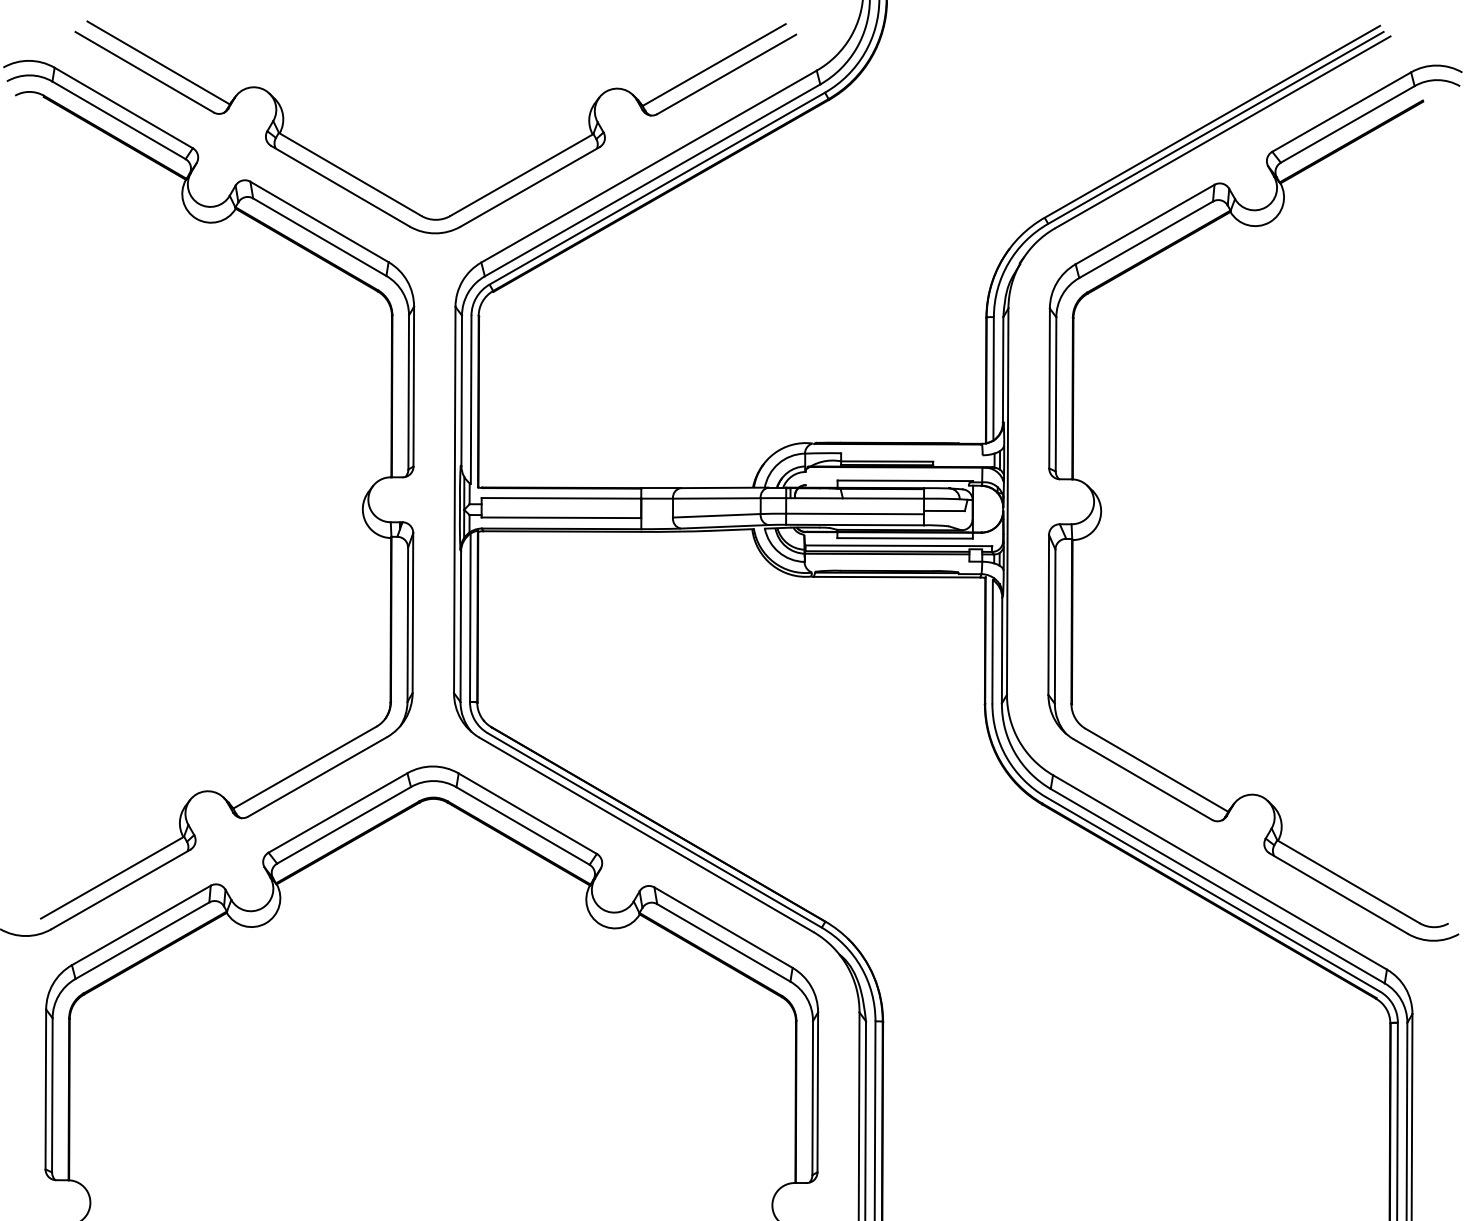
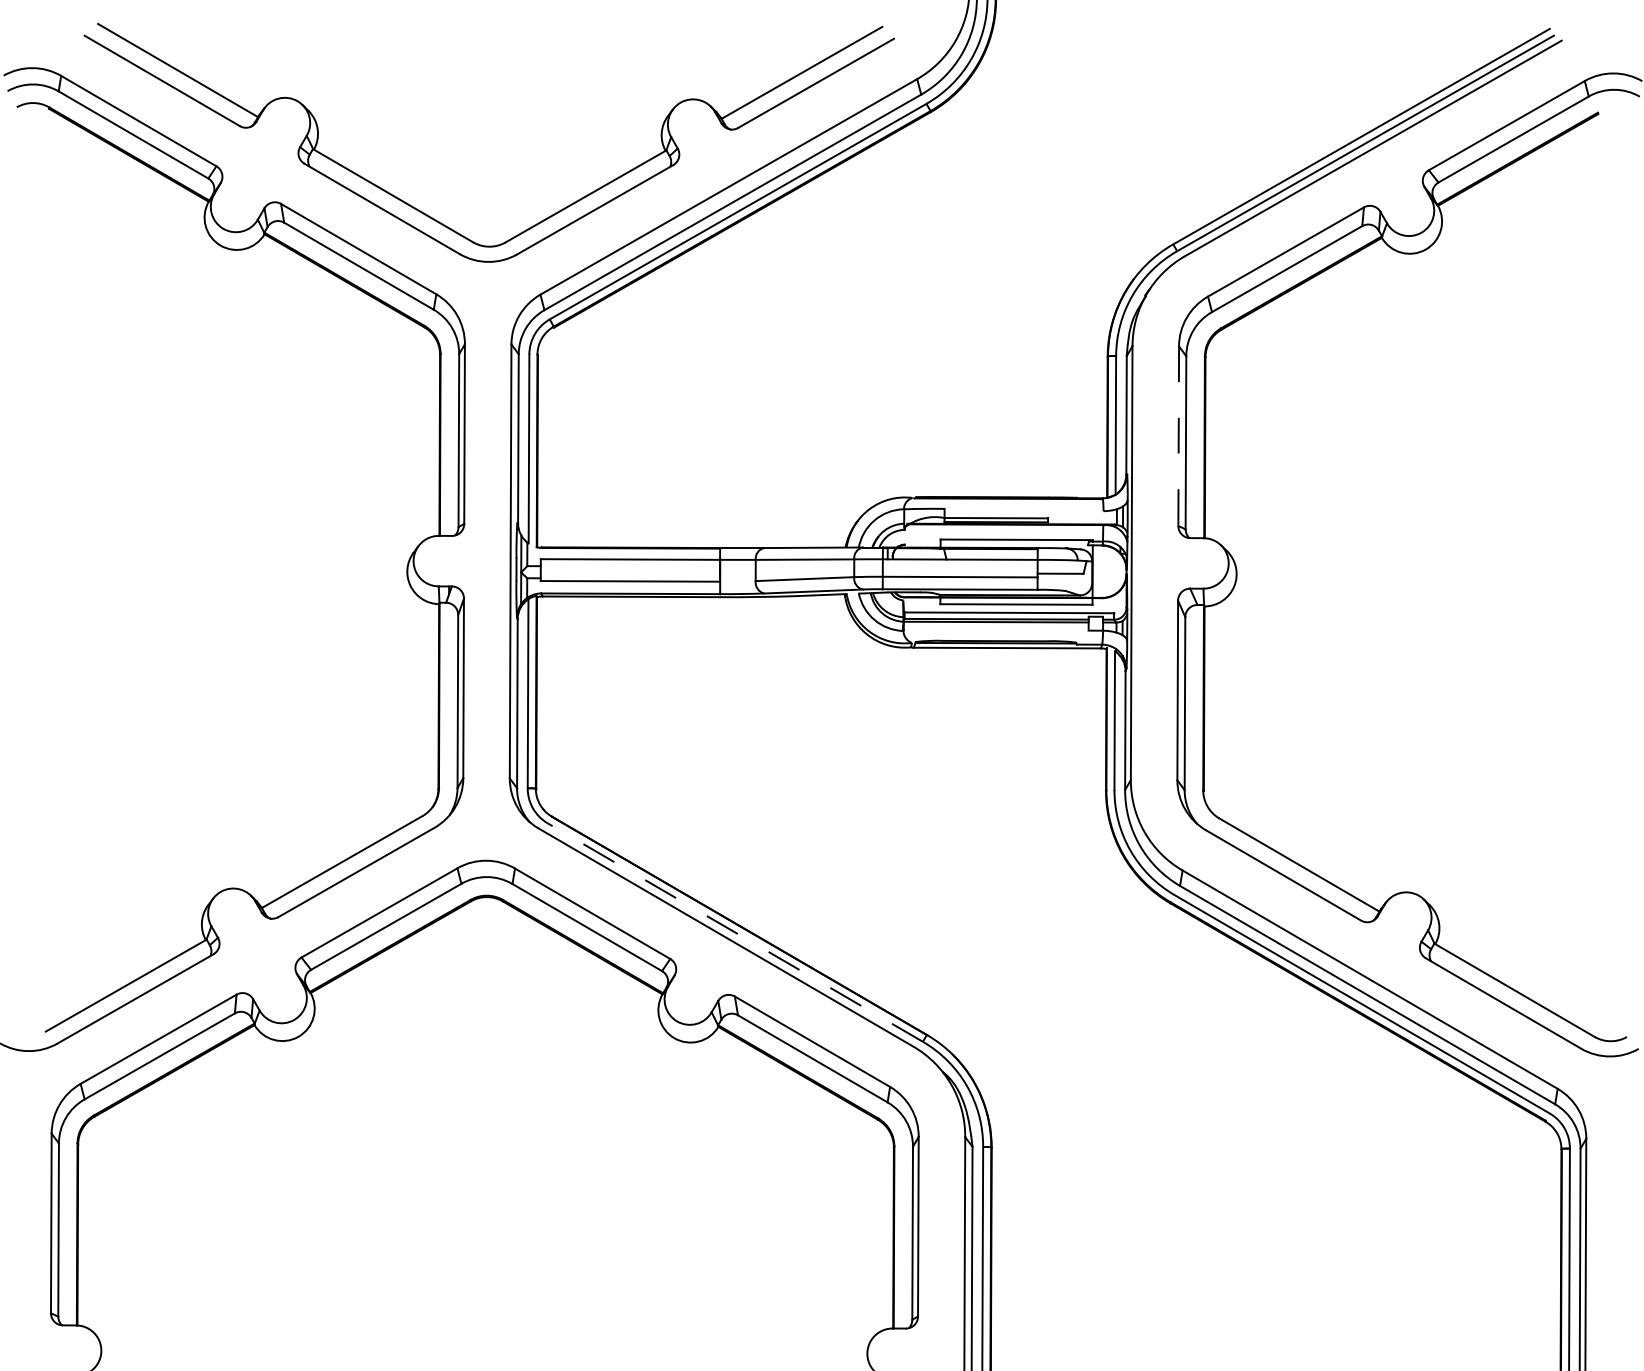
line: (1049, 388) -> (1178, 436), solid -> dashed
line: (654, 830) -> (734, 932), solid -> dashed

